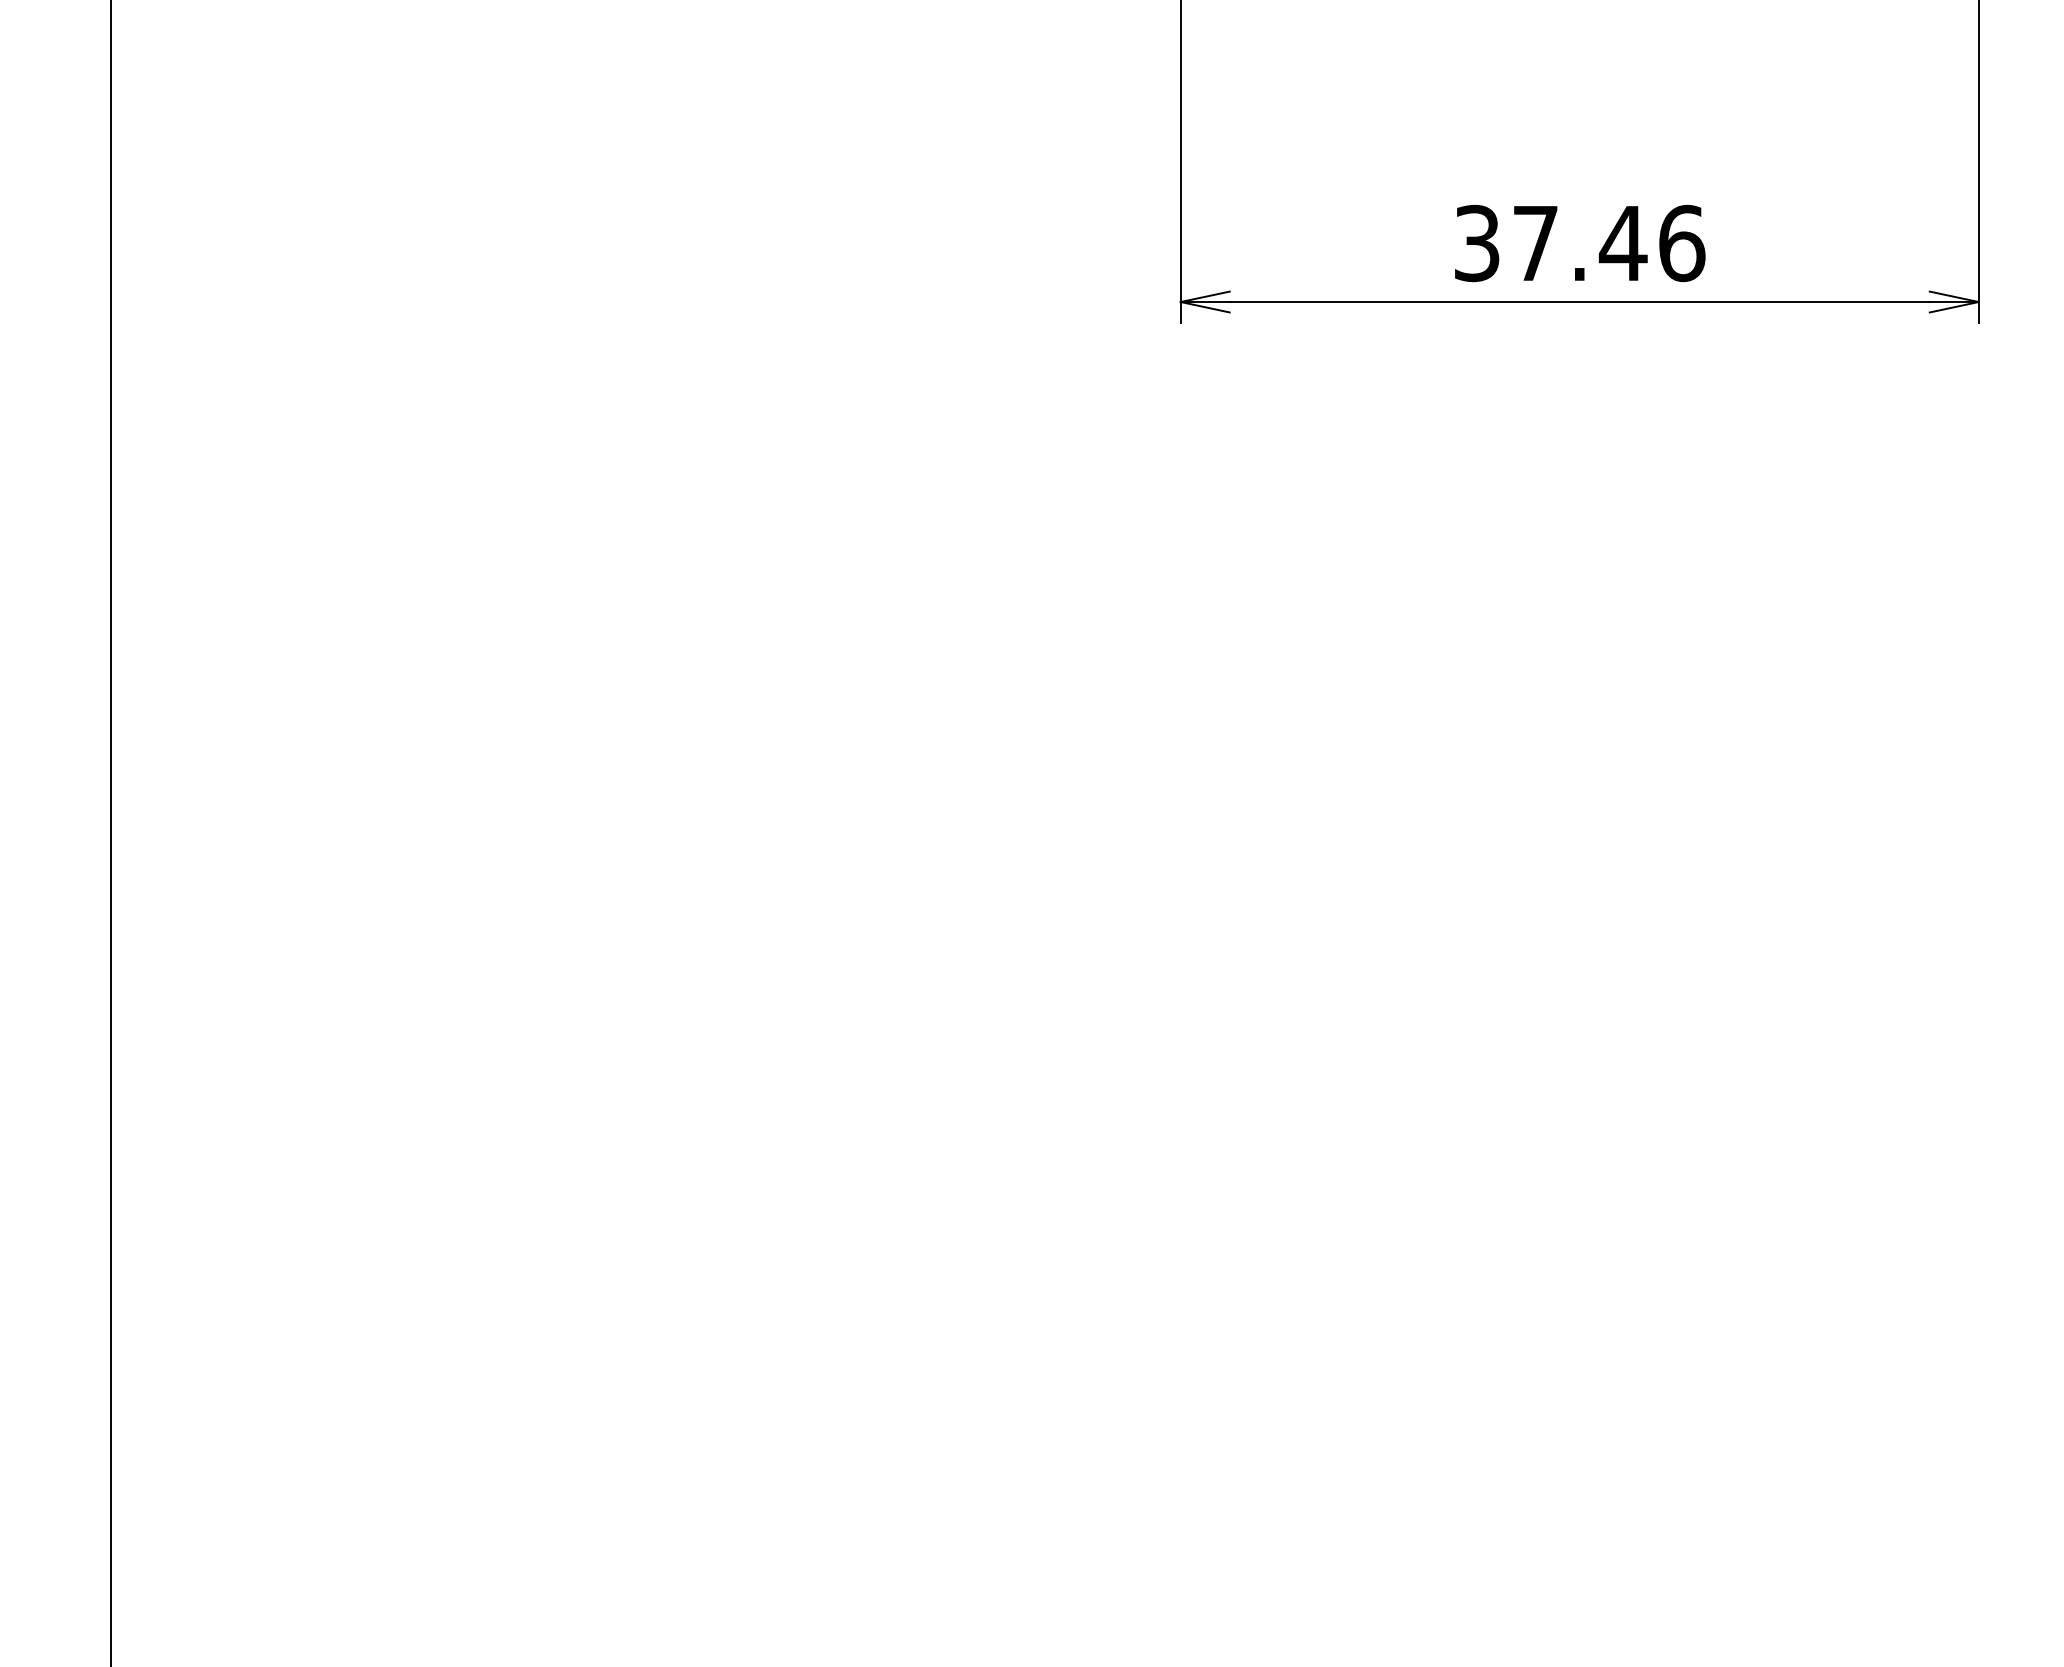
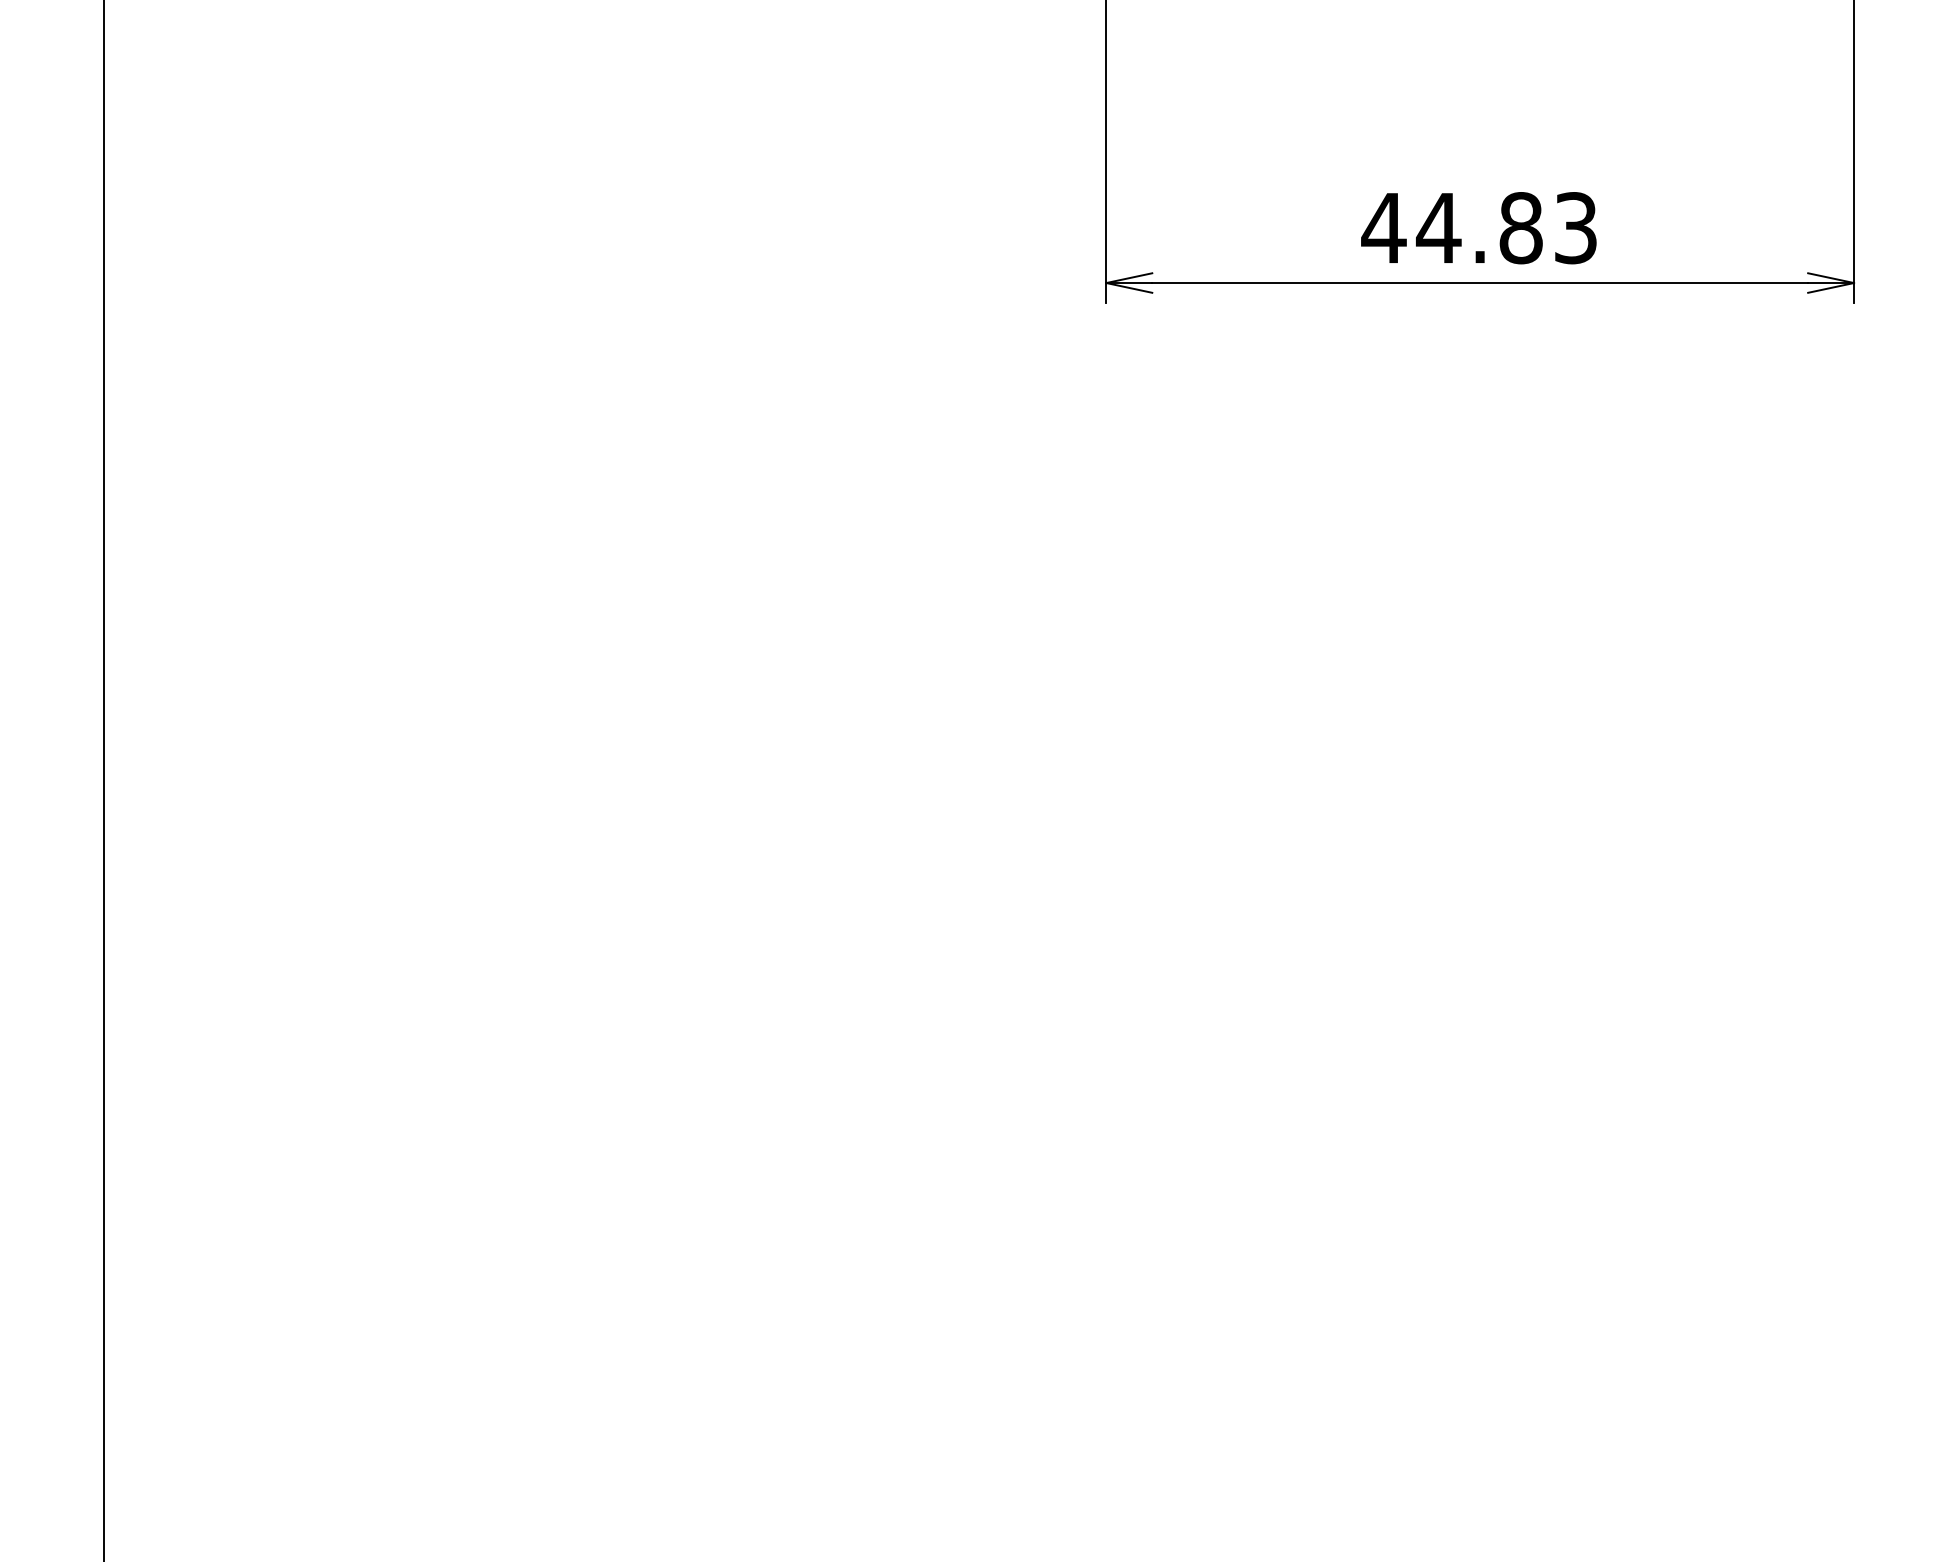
text: (1578, 243) -> (1479, 228), 37.46 -> 44.83

